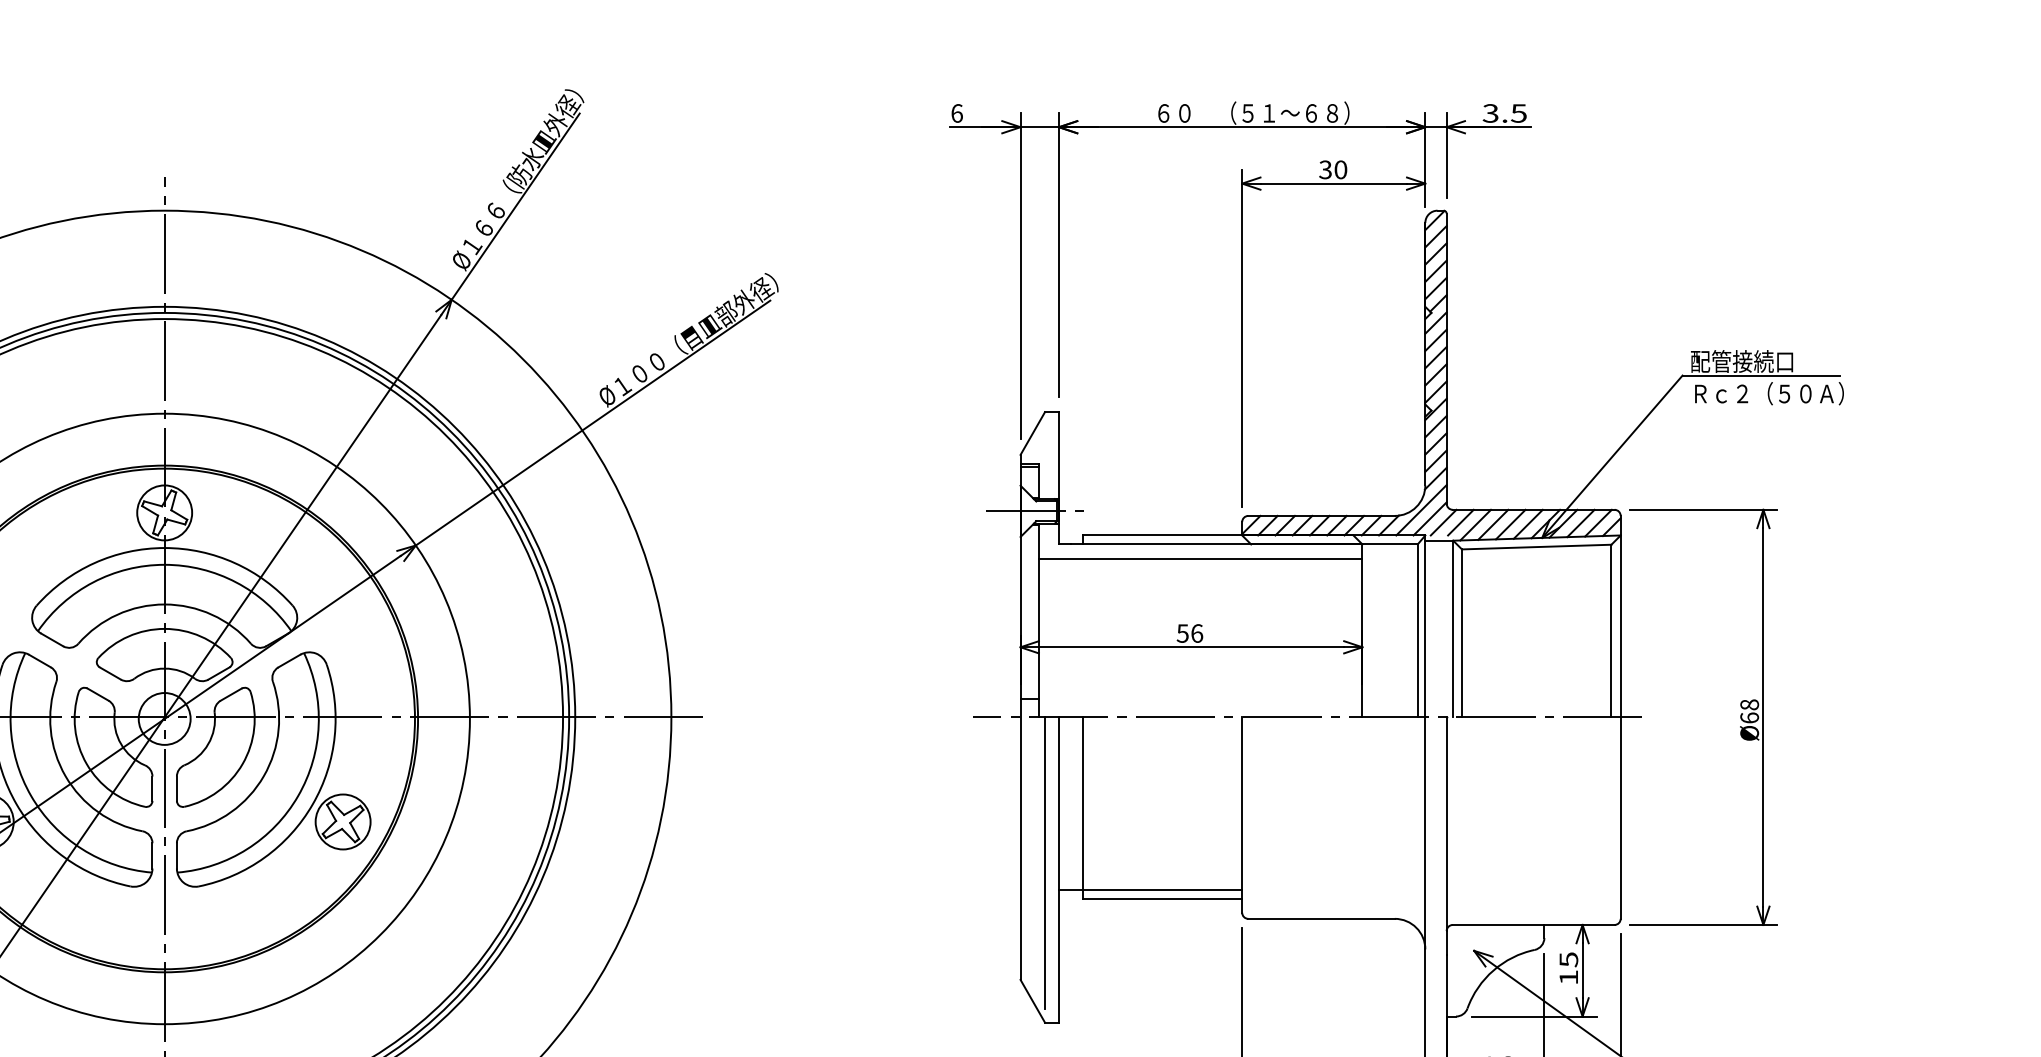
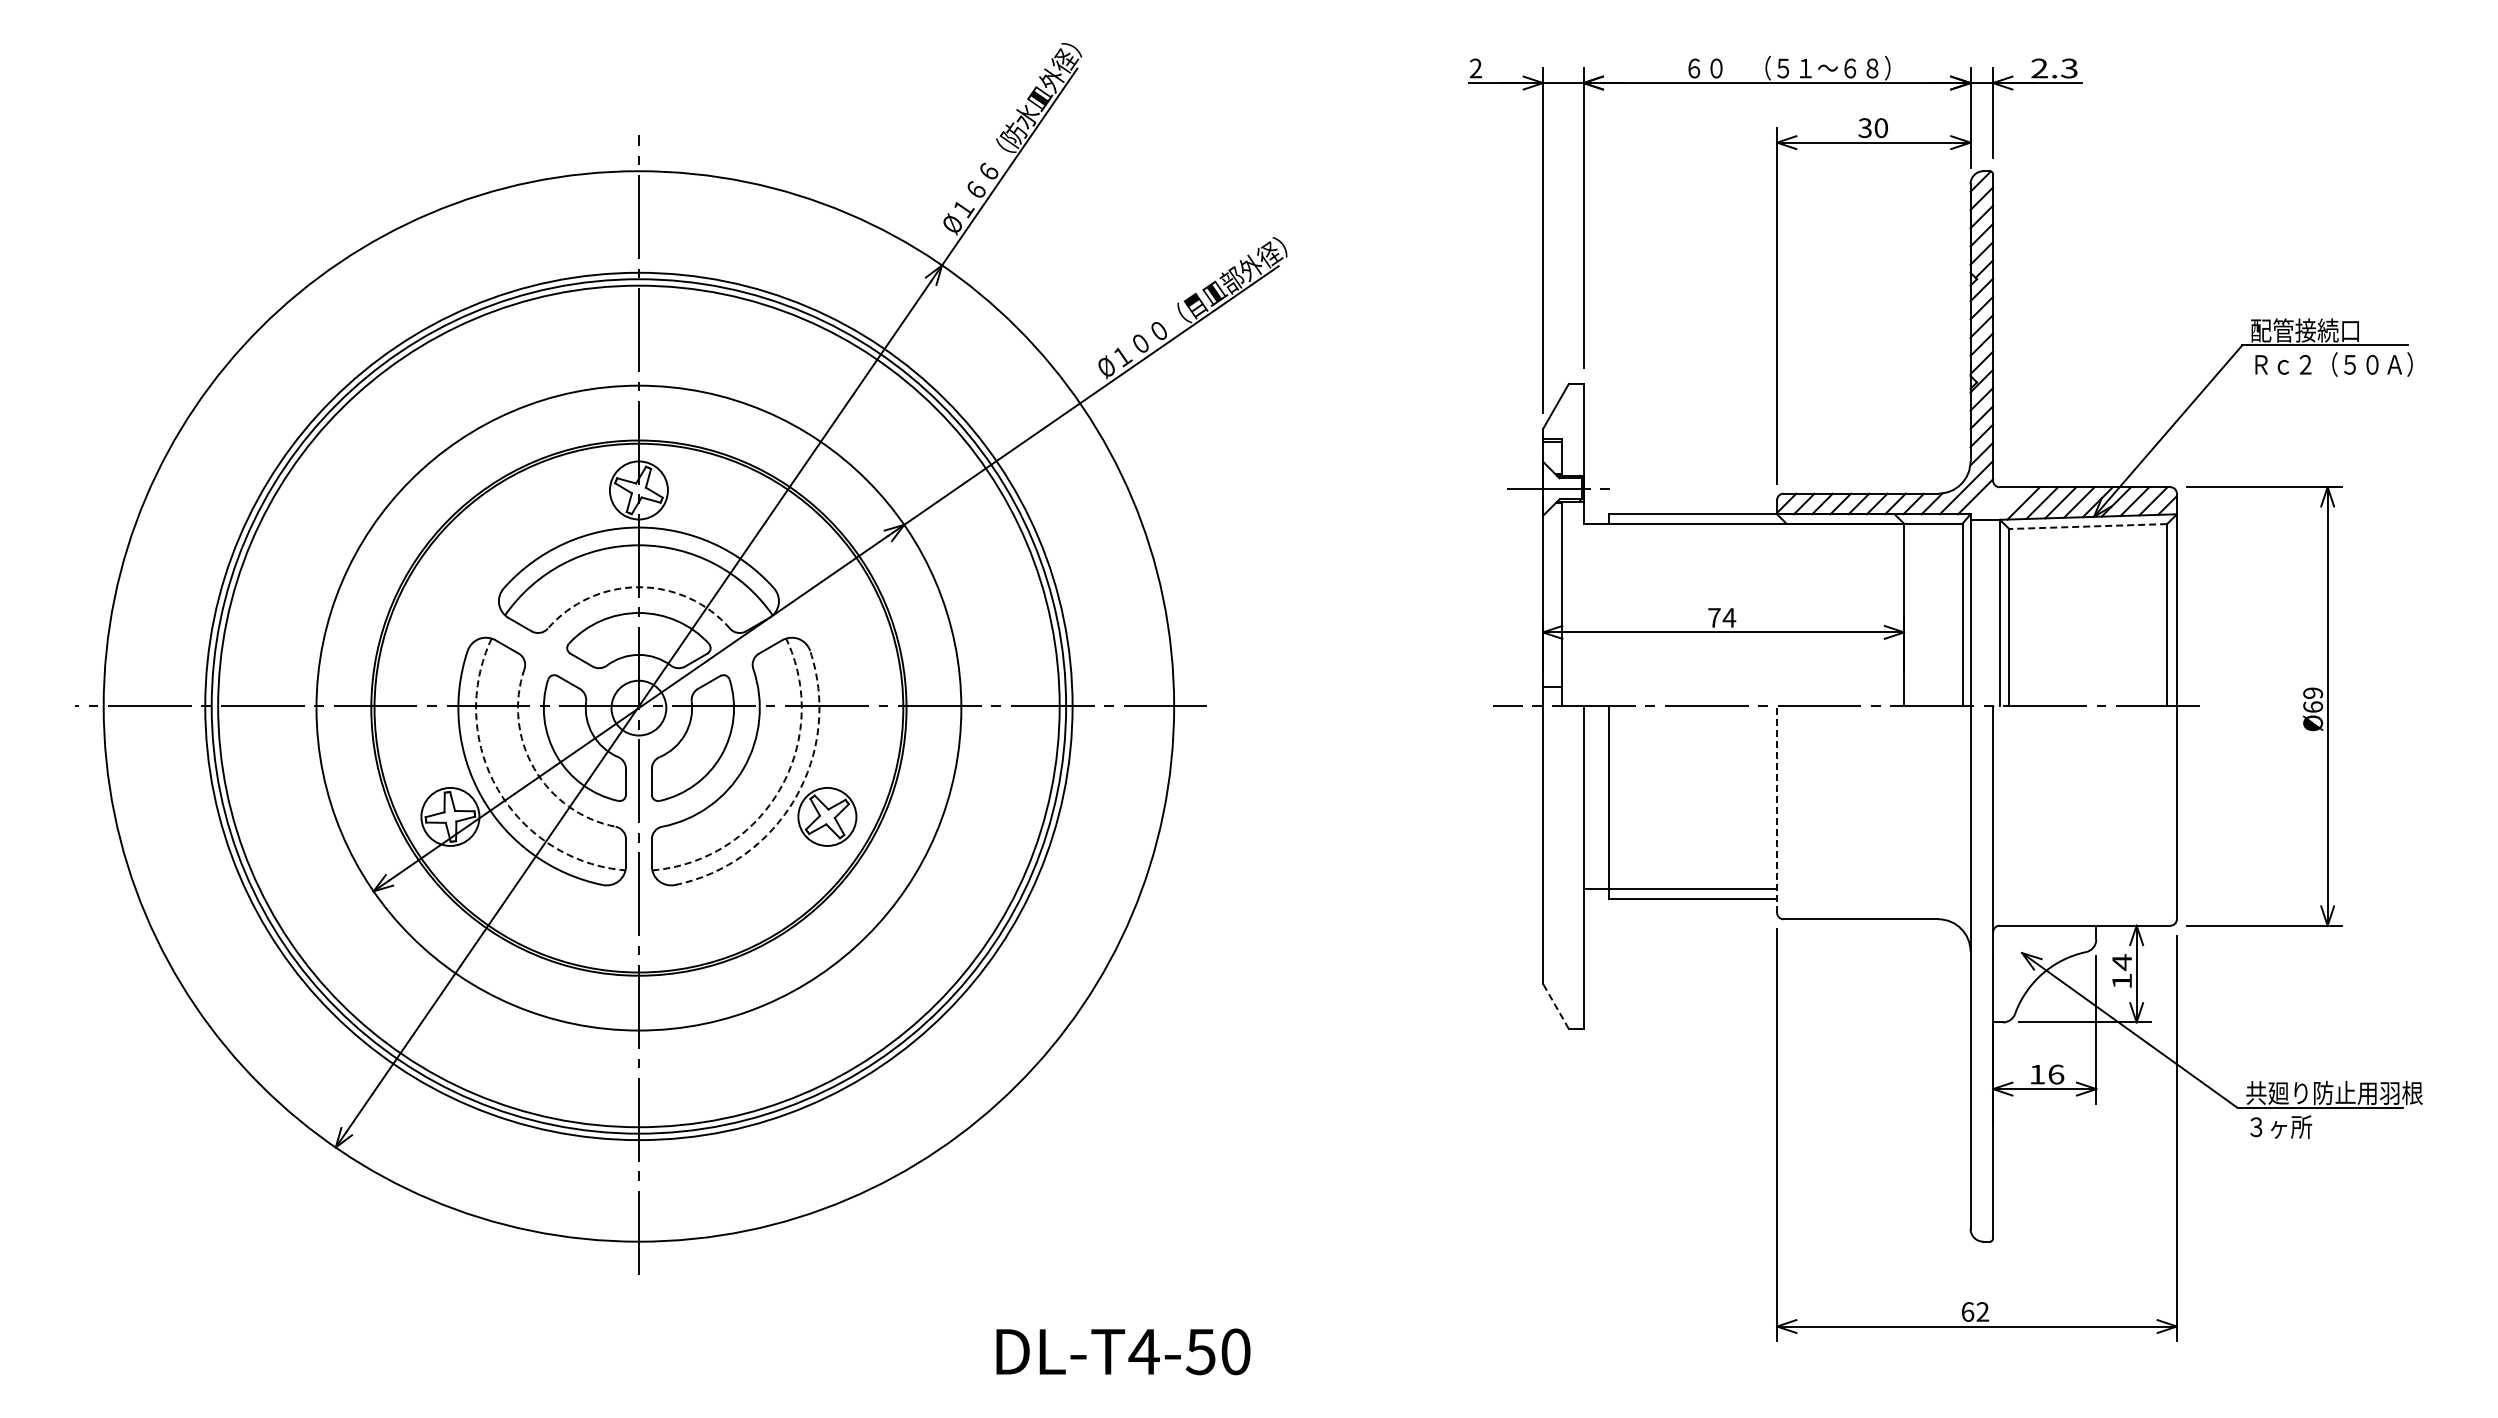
text: (956, 113) -> (1475, 68), 6 -> 2
text: (1504, 113) -> (2054, 68), 3.5 -> 2.3
line: (1443, 522) -> (1989, 500), removed
line: (1460, 522) -> (2007, 500), removed
line: (1537, 547) -> (2088, 526), solid -> dashed
line: (1200, 558) -> (1733, 538), removed
arc: (164, 604) -> (638, 587), solid -> dashed
text: (1190, 633) -> (1722, 617), 56 -> 74
text: (1750, 704) -> (2313, 692), Ø68 -> Ø69
arc: (65, 776) -> (534, 768), solid -> dashed
arc: (30, 796) -> (497, 789), solid -> dashed
arc: (297, 796) -> (779, 789), solid -> dashed
arc: (312, 804) -> (795, 798), solid -> dashed
line: (1242, 814) -> (1777, 809), solid -> dashed
line: (1044, 863) -> (1568, 860), removed
text: (1569, 959) -> (2122, 962), 15 -> 14
line: (1032, 1001) -> (1555, 1006), solid -> dashed

